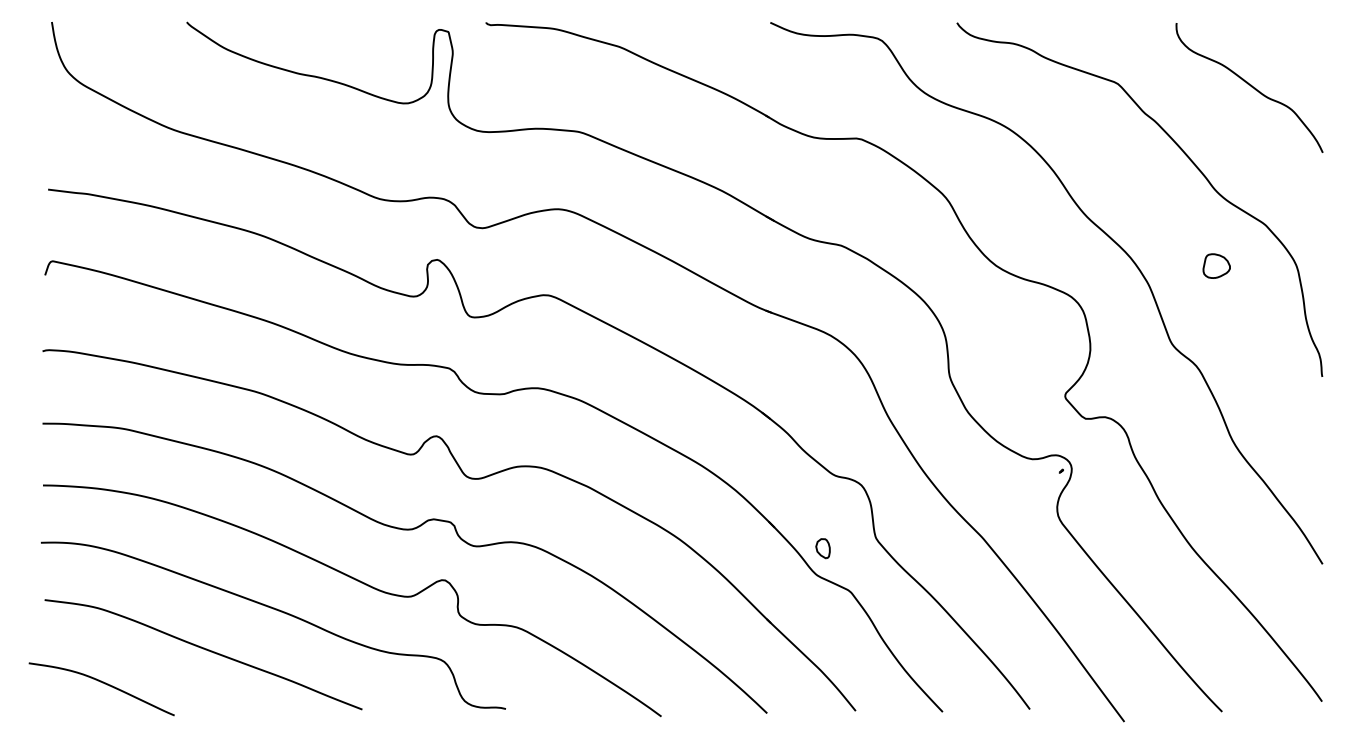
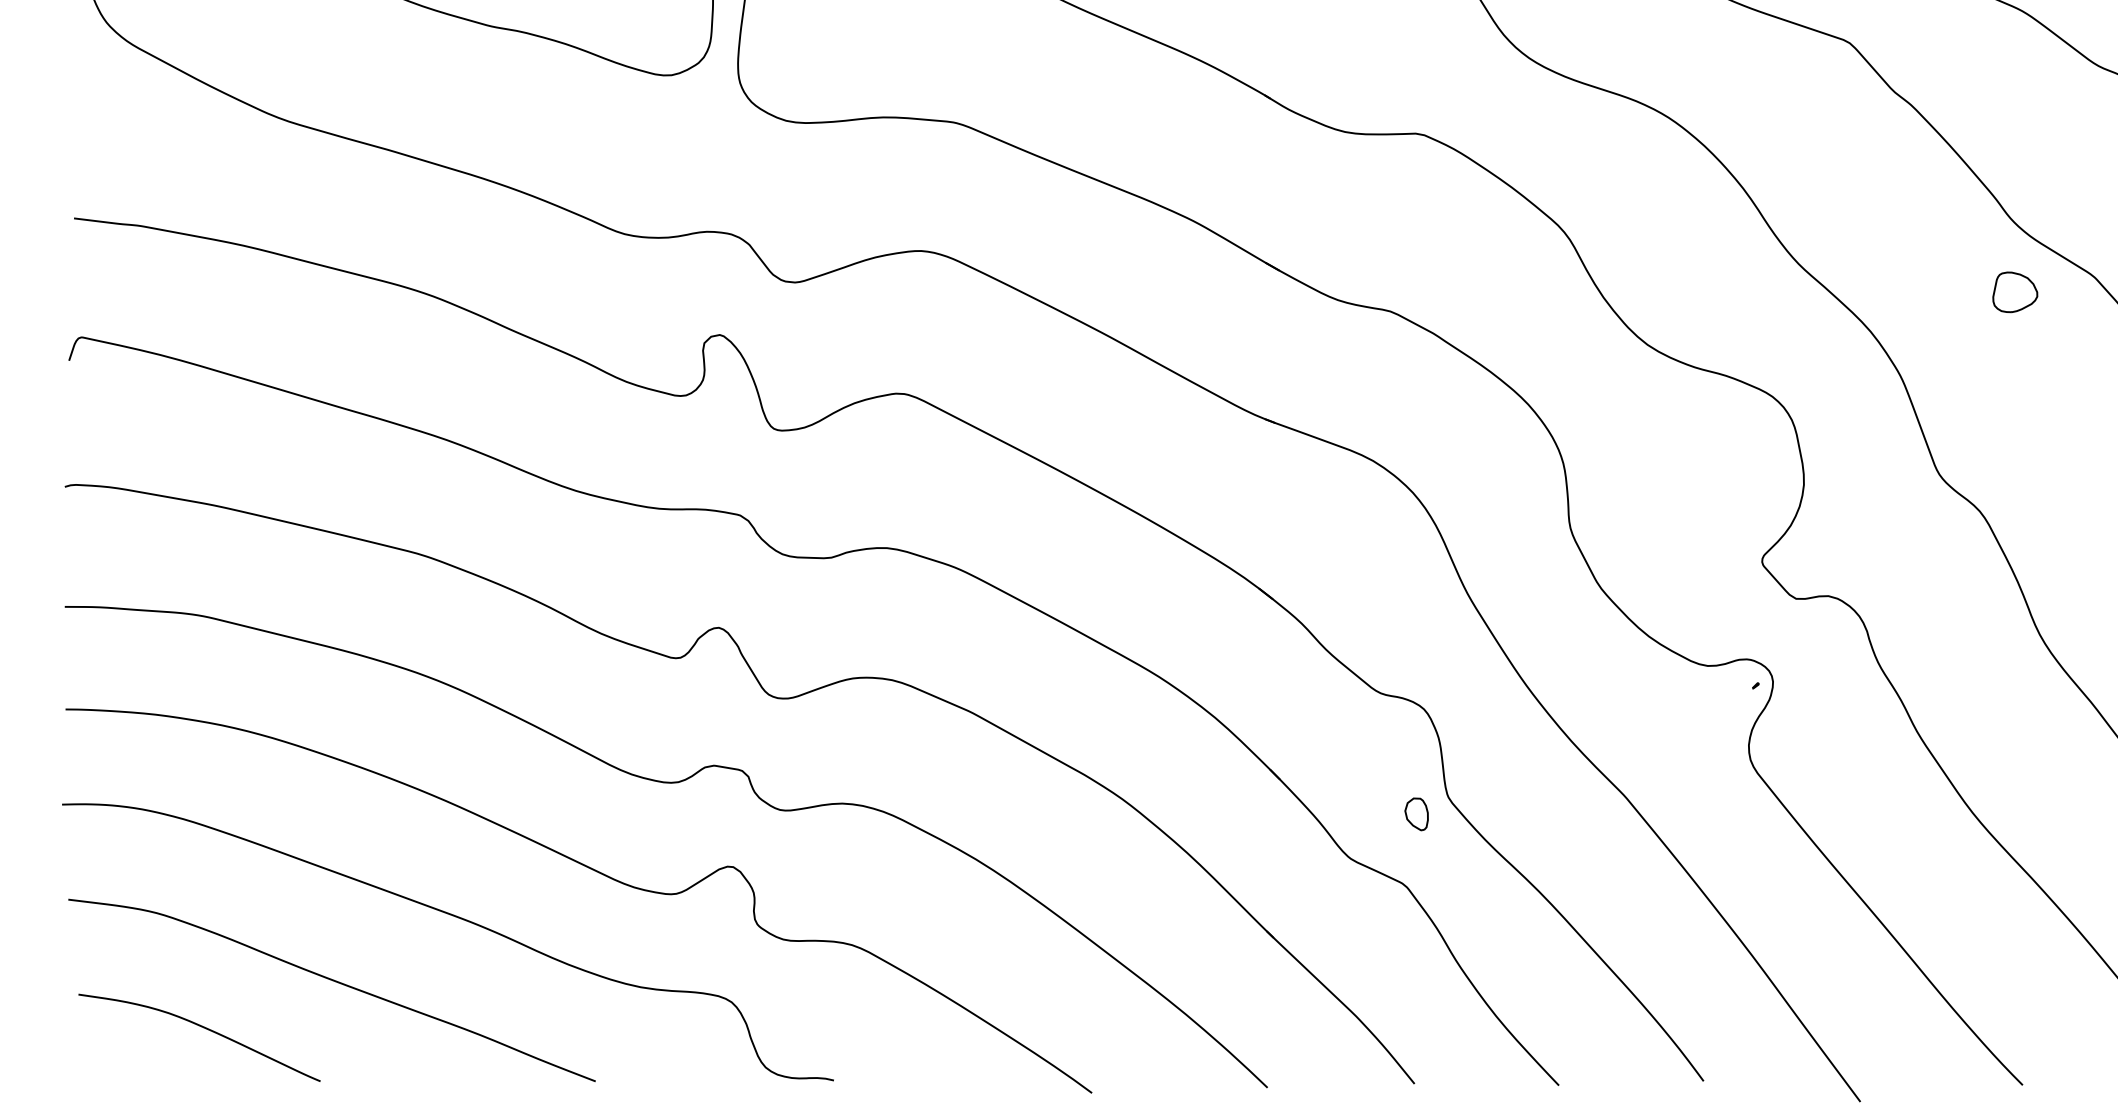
part: (1216, 265) -> (2014, 291), moved
part: (822, 548) -> (1415, 814), moved
curve: (104, 684) -> (204, 1029), moved

